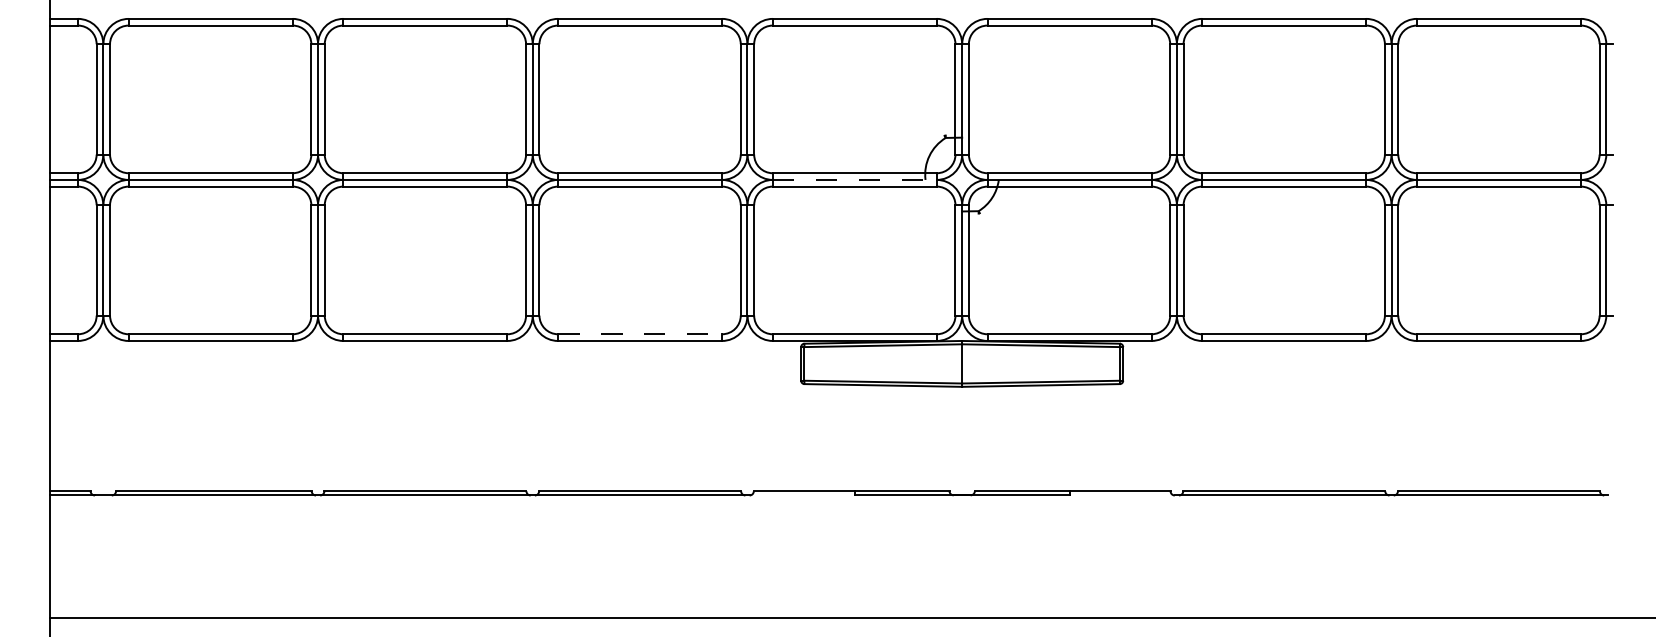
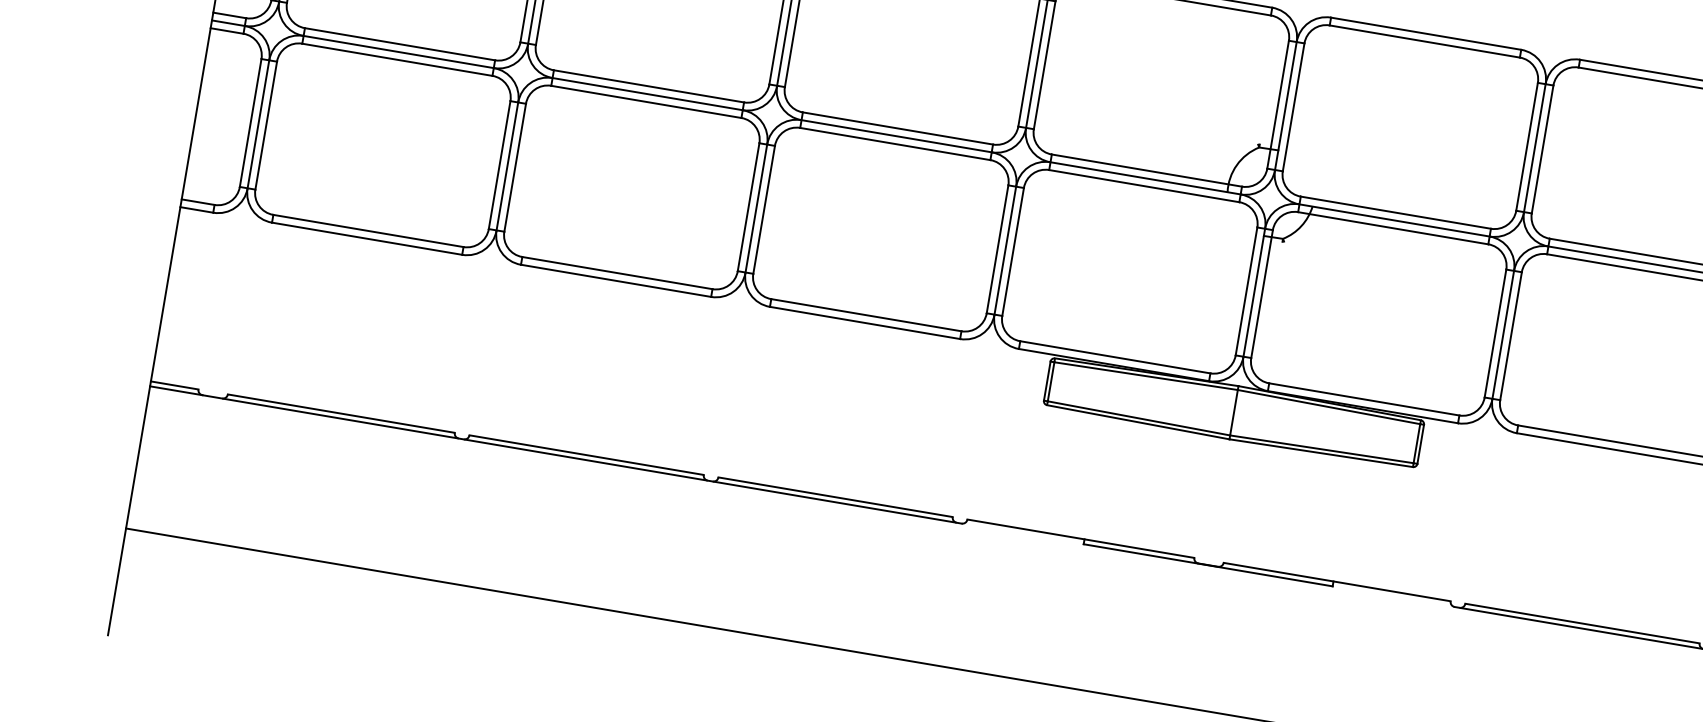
line: (854, 179) -> (1145, 177), dashed -> solid
line: (640, 334) -> (866, 315), dashed -> solid

